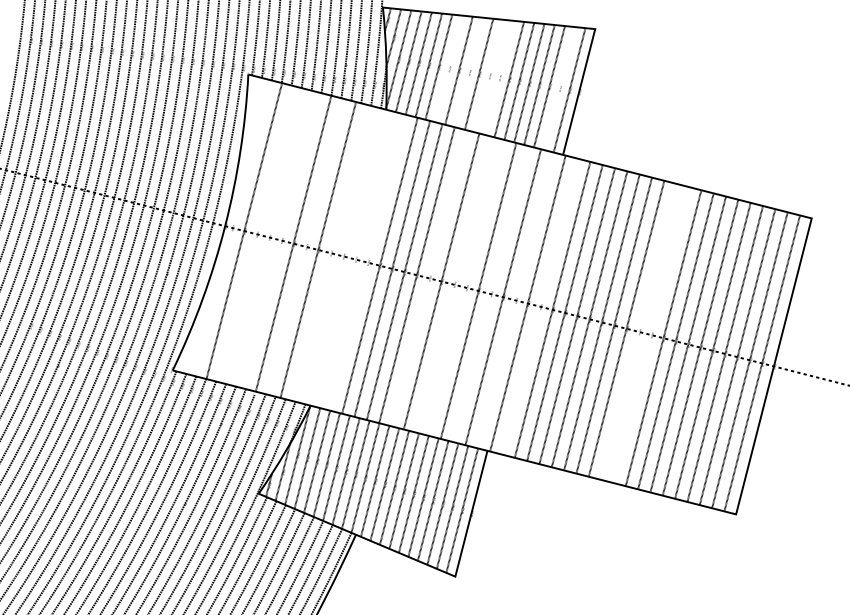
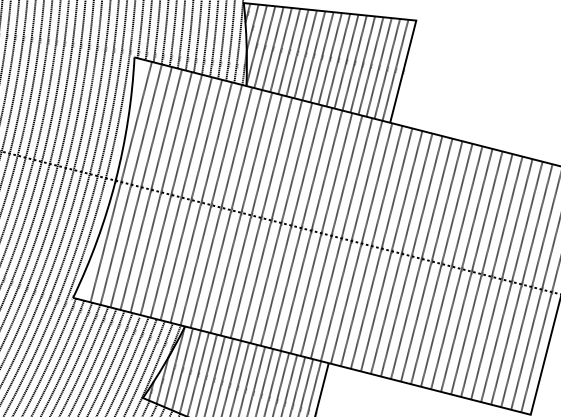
line: (448, 68) -> (297, 52), added
line: (469, 72) -> (314, 55), added
line: (488, 75) -> (329, 58), added
line: (498, 77) -> (337, 59), added
line: (559, 88) -> (387, 68), added
line: (231, 227) -> (120, 181), added
line: (256, 234) -> (141, 187), added
line: (268, 237) -> (150, 189), added
line: (281, 240) -> (161, 192), added
line: (305, 246) -> (180, 197), added
line: (330, 253) -> (201, 202), added
line: (342, 256) -> (210, 205), added
line: (355, 259) -> (221, 207), added
line: (367, 262) -> (231, 210), added
line: (429, 278) -> (281, 223), added
line: (453, 284) -> (301, 228), added
line: (466, 287) -> (311, 230), added
line: (490, 294) -> (331, 236), added
line: (515, 300) -> (351, 241), added
line: (540, 306) -> (371, 245), added
line: (638, 331) -> (451, 266), added
line: (651, 335) -> (461, 269), added

